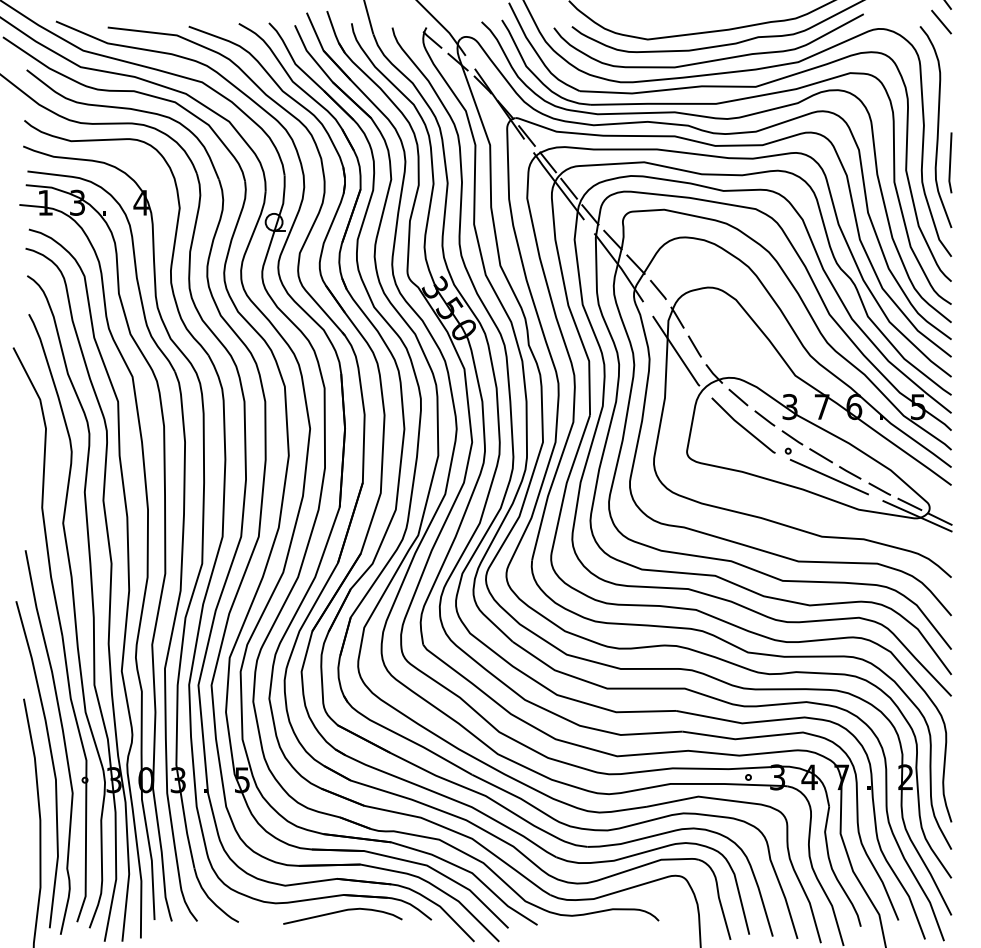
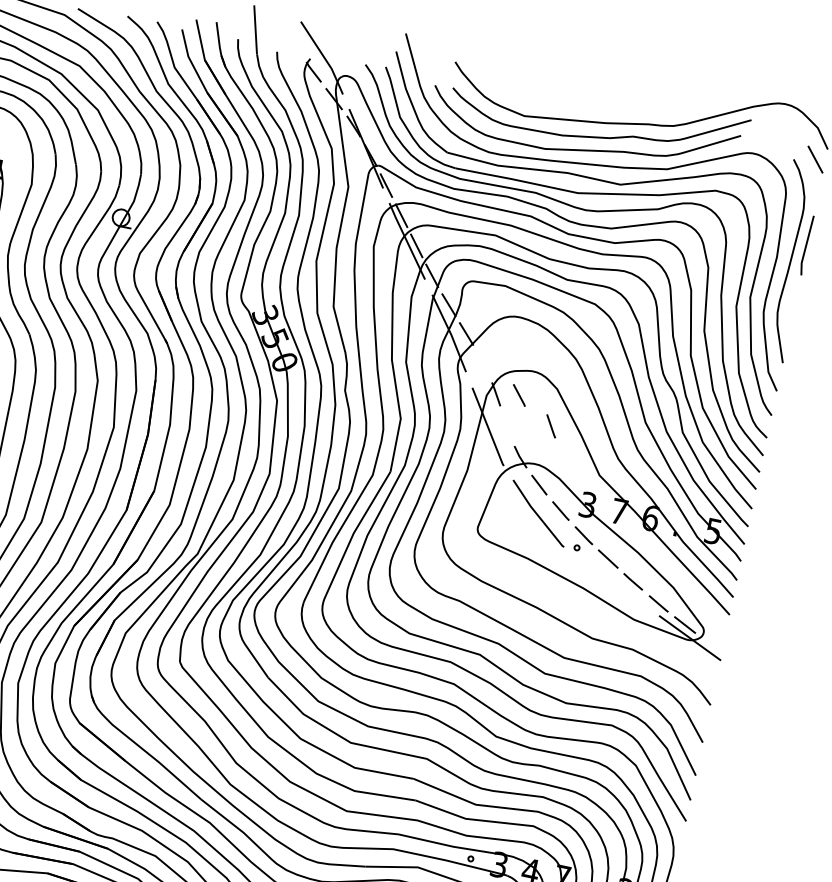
line: (950, 162) -> (806, 245), moved
line: (658, 289) -> (519, 395), moved
line: (694, 346) -> (550, 426), moved
line: (828, 476) -> (611, 580), removed
line: (939, 518) -> (711, 644), removed

